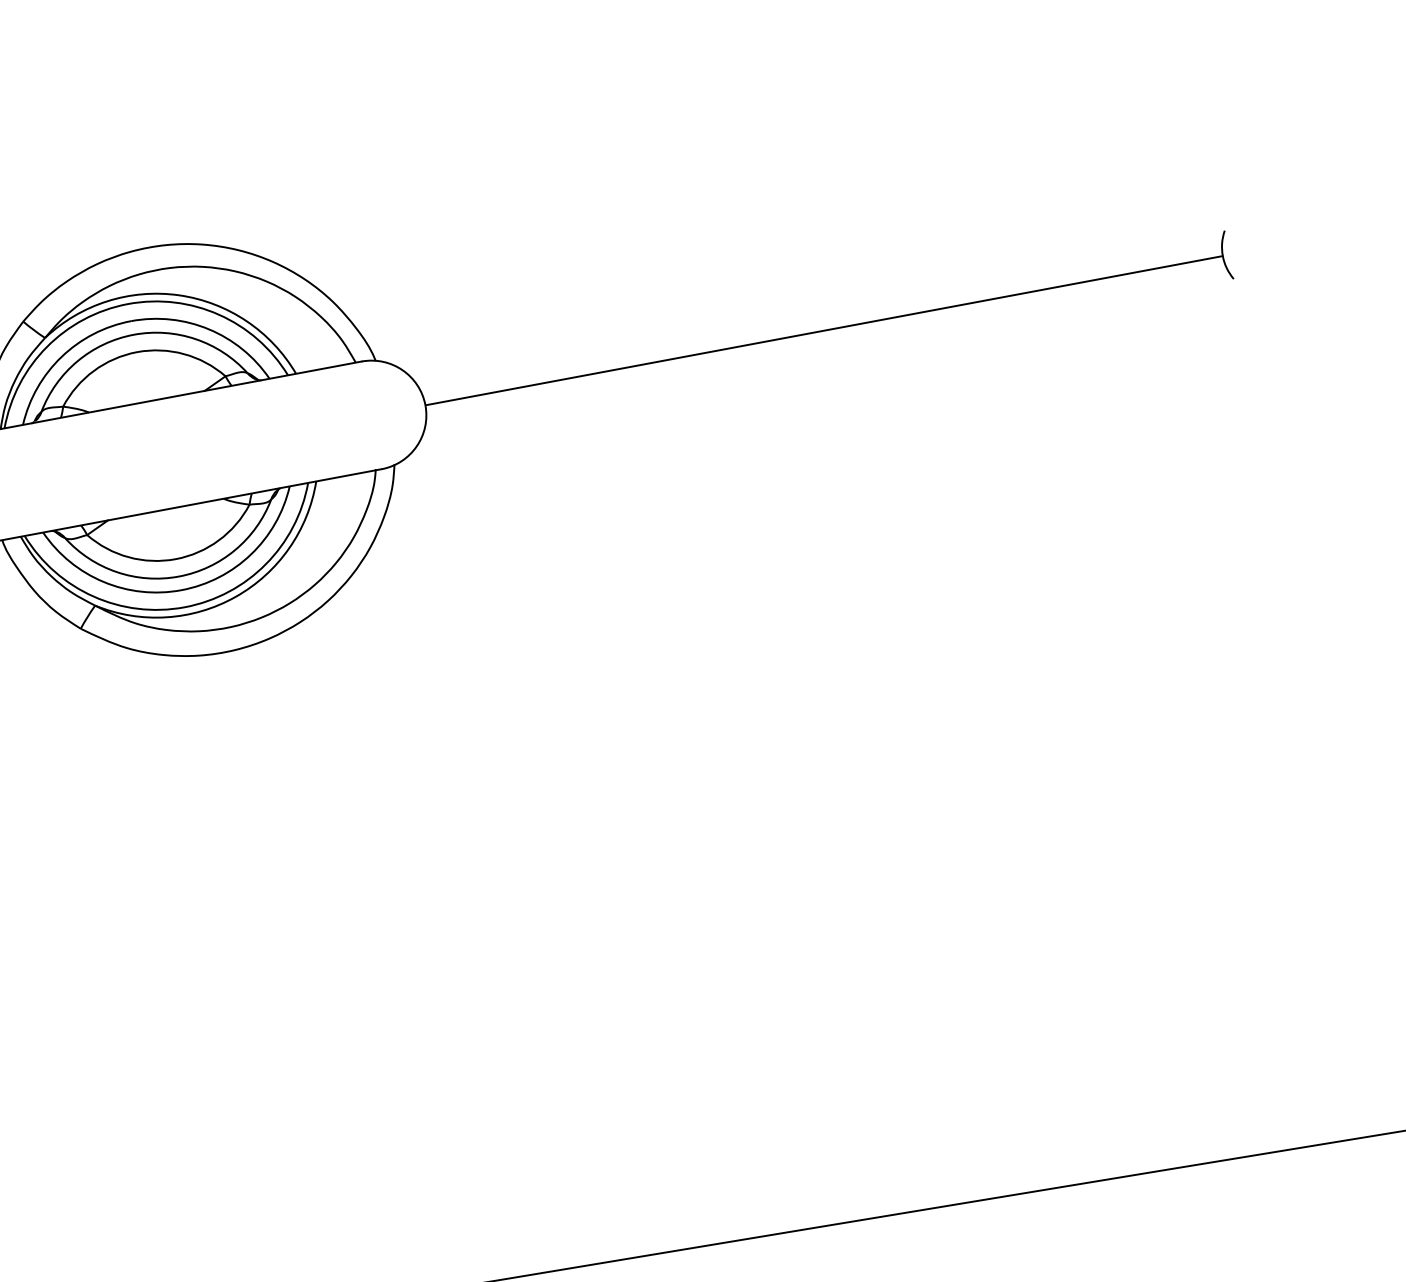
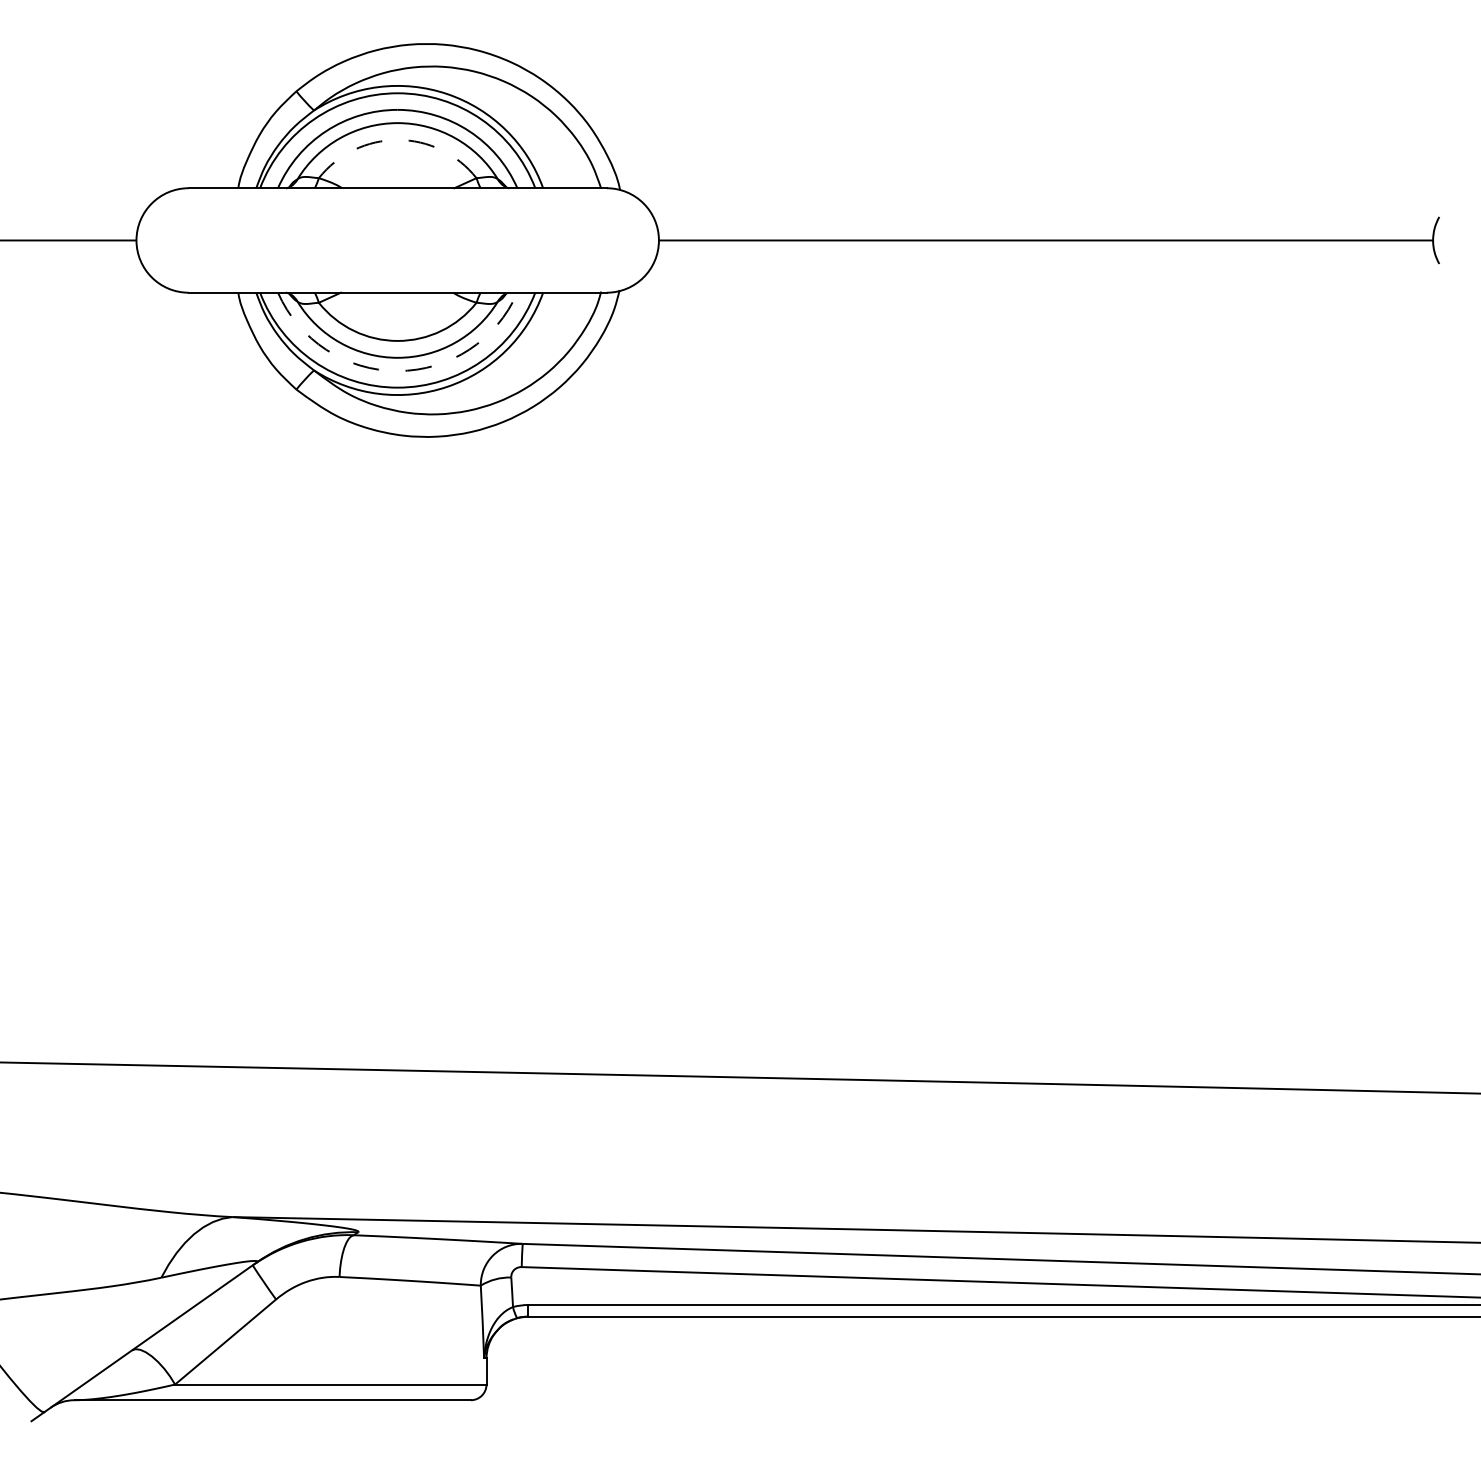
arc: (136, 352) -> (397, 140), solid -> dashed
arc: (181, 590) -> (397, 371), solid -> dashed

